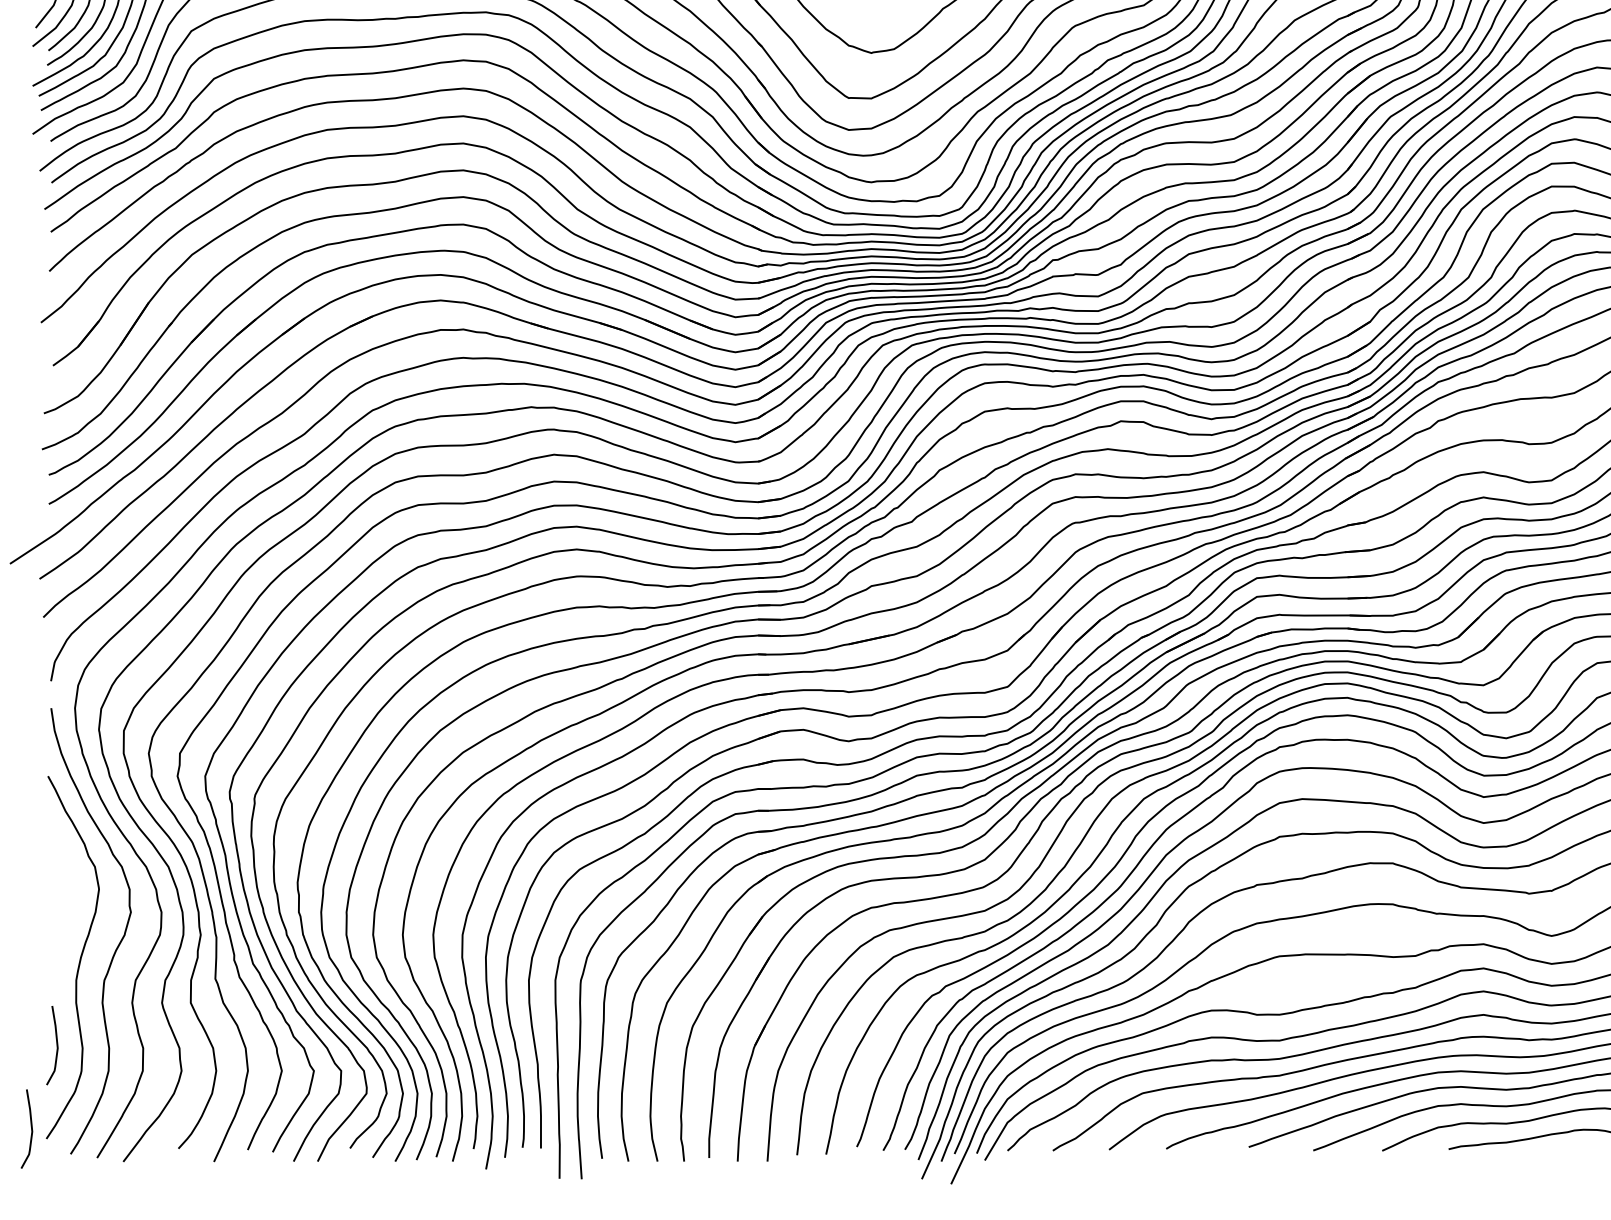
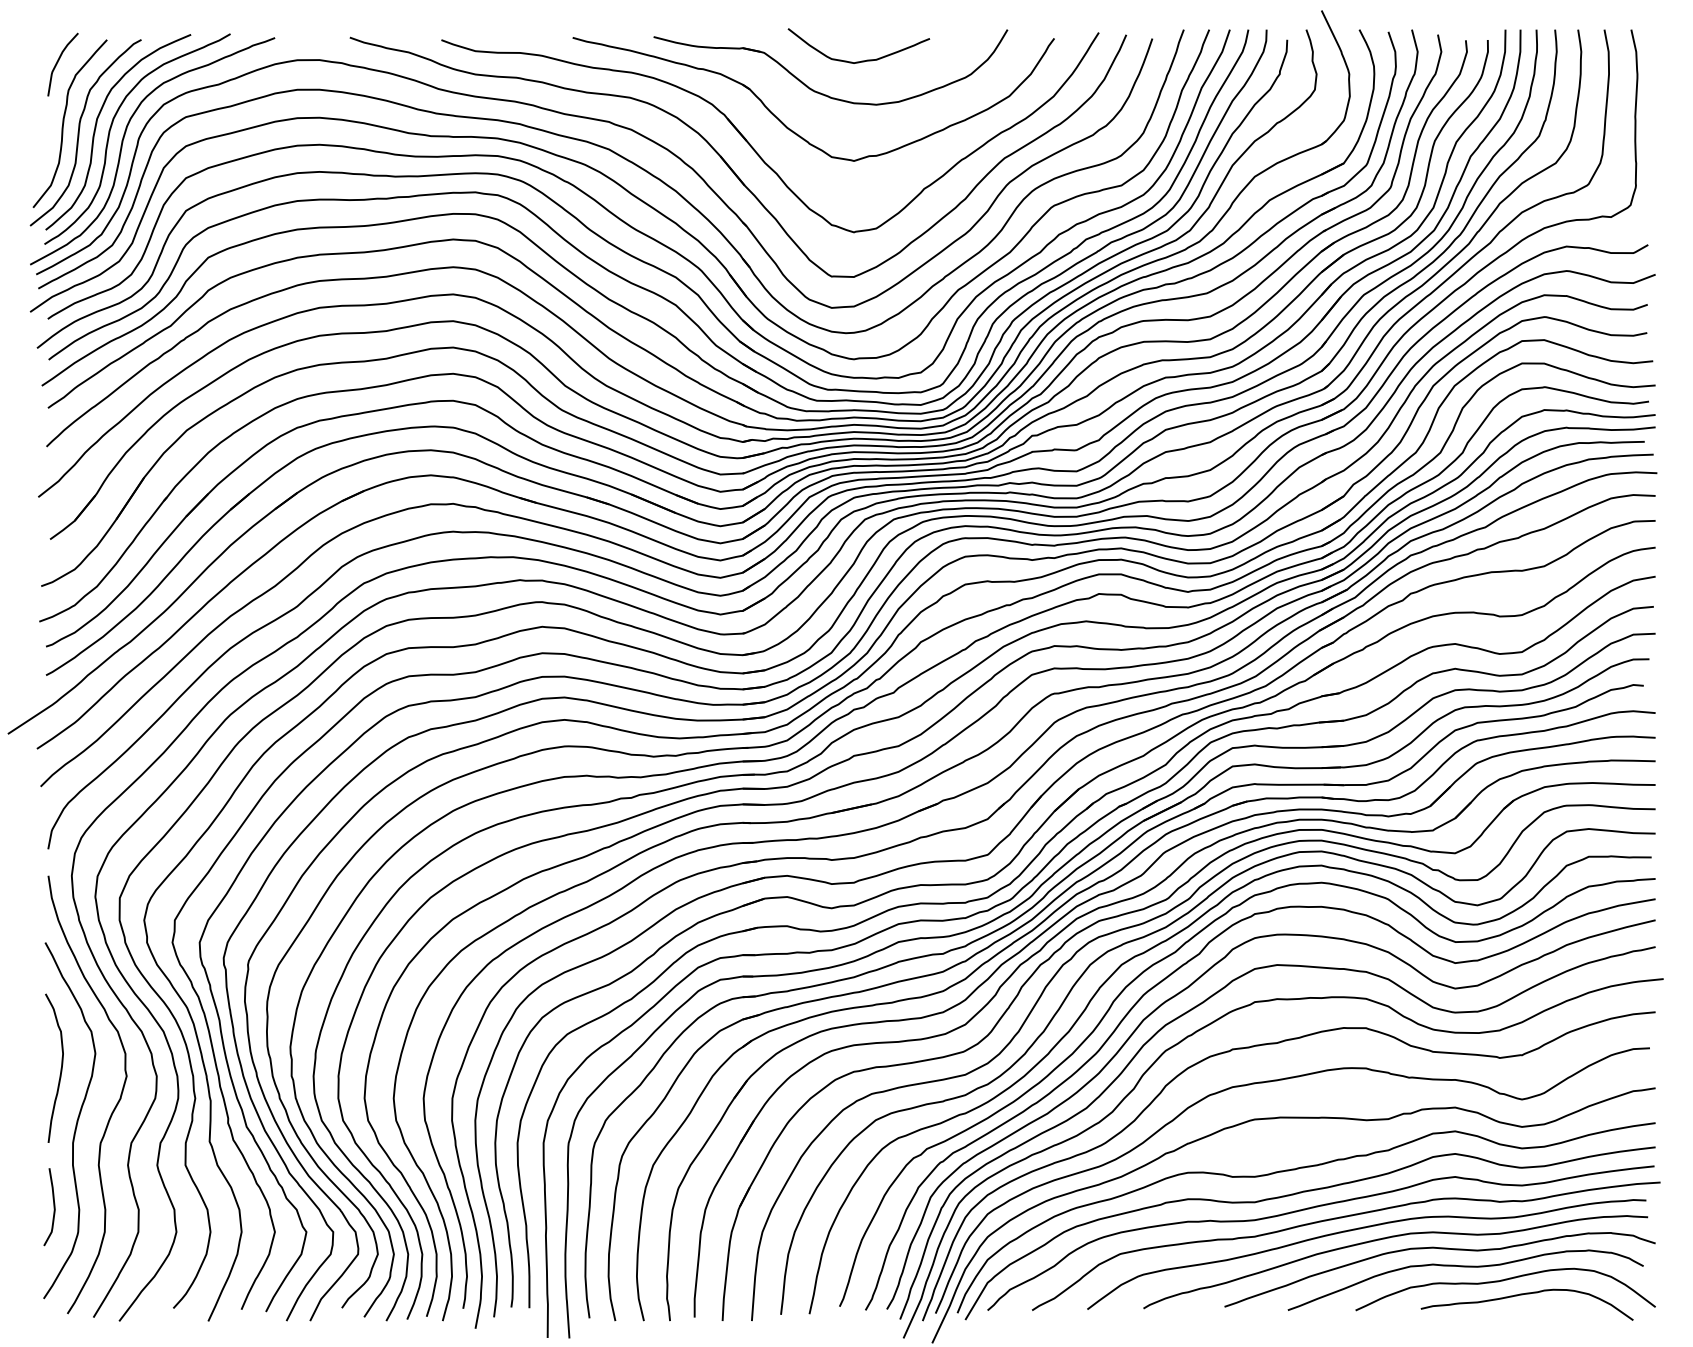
curve: (63, 904) -> (60, 1068), added
curve: (30, 1129) -> (28, 1289), removed

